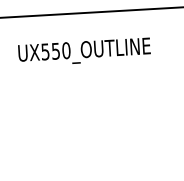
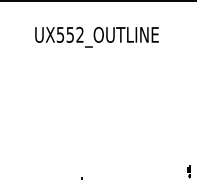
text: (65, 50) -> (79, 34), UX550_OUTLINE -> UX552_OUTLINE

